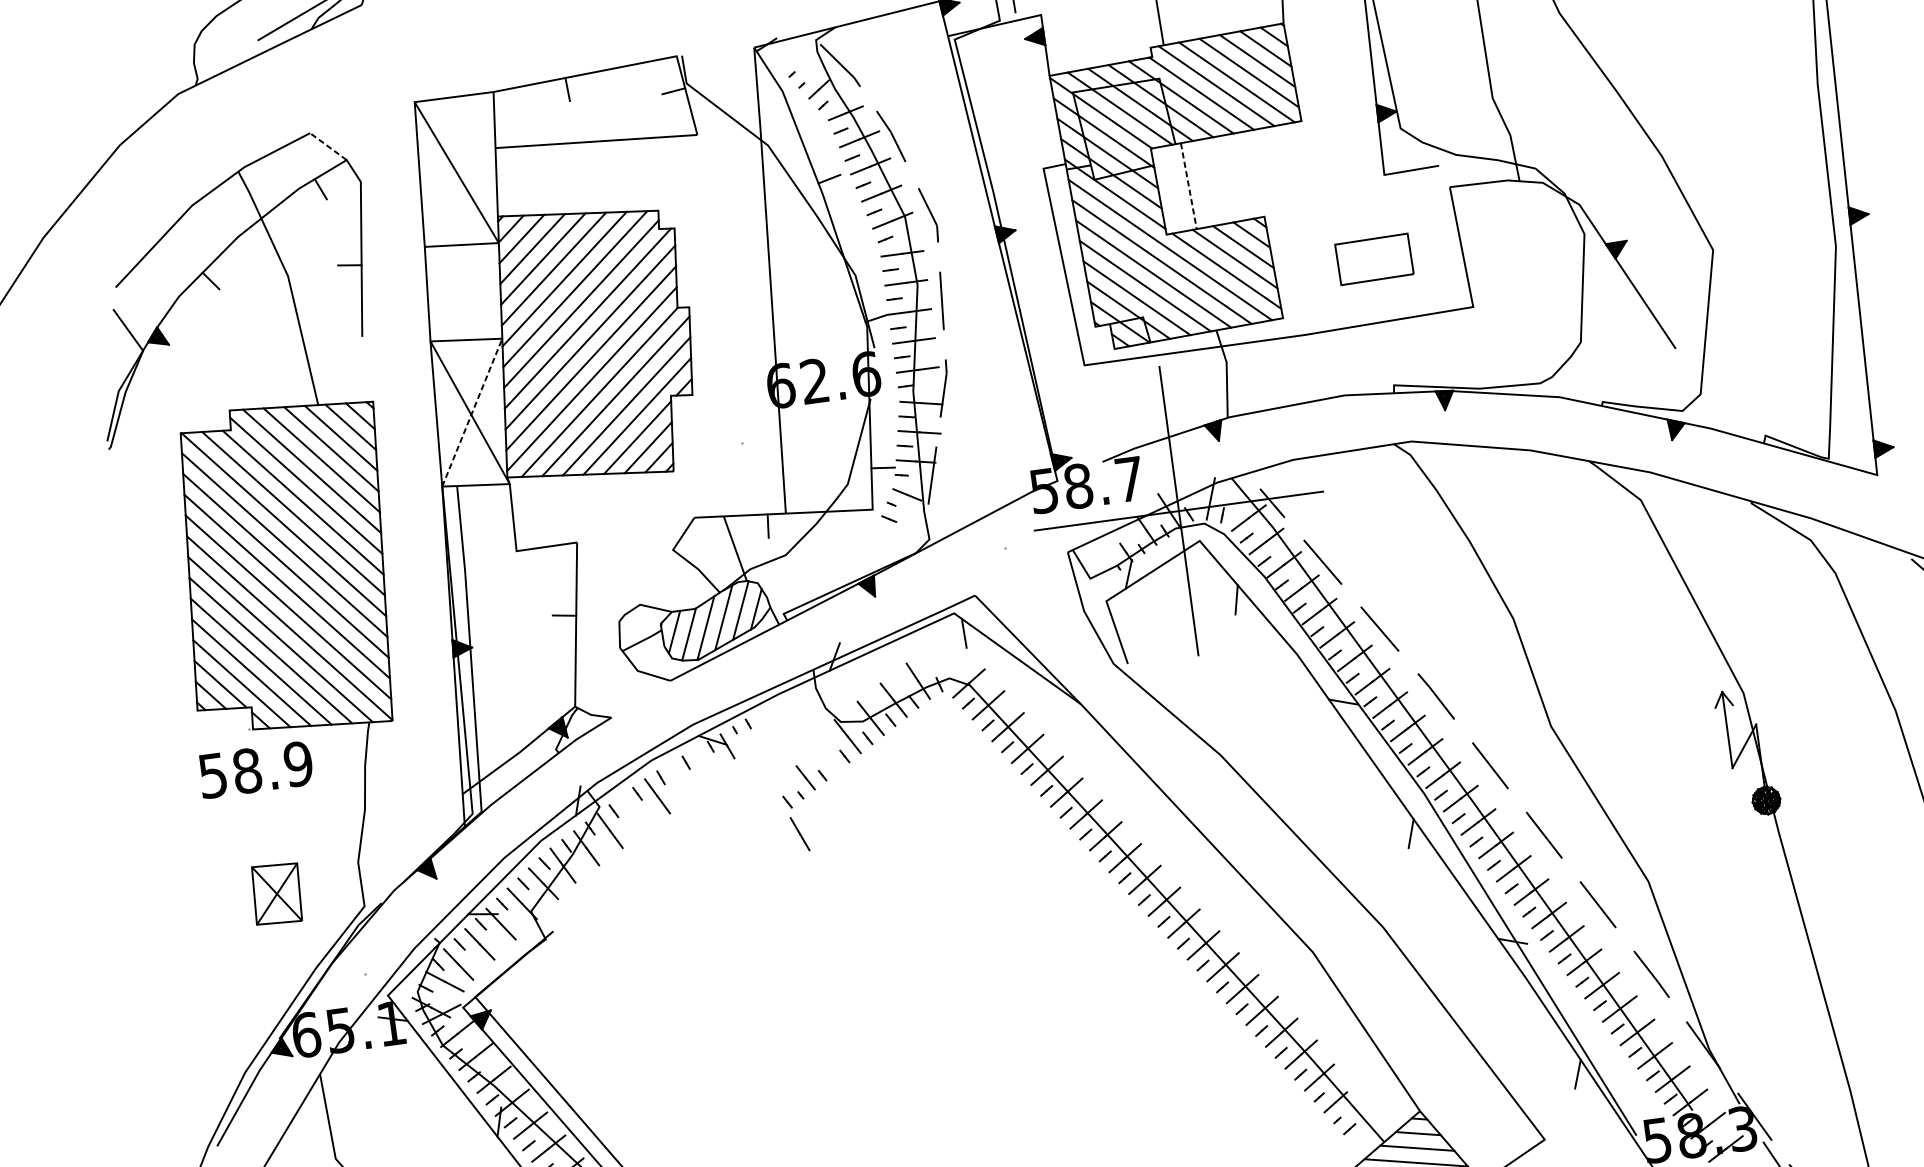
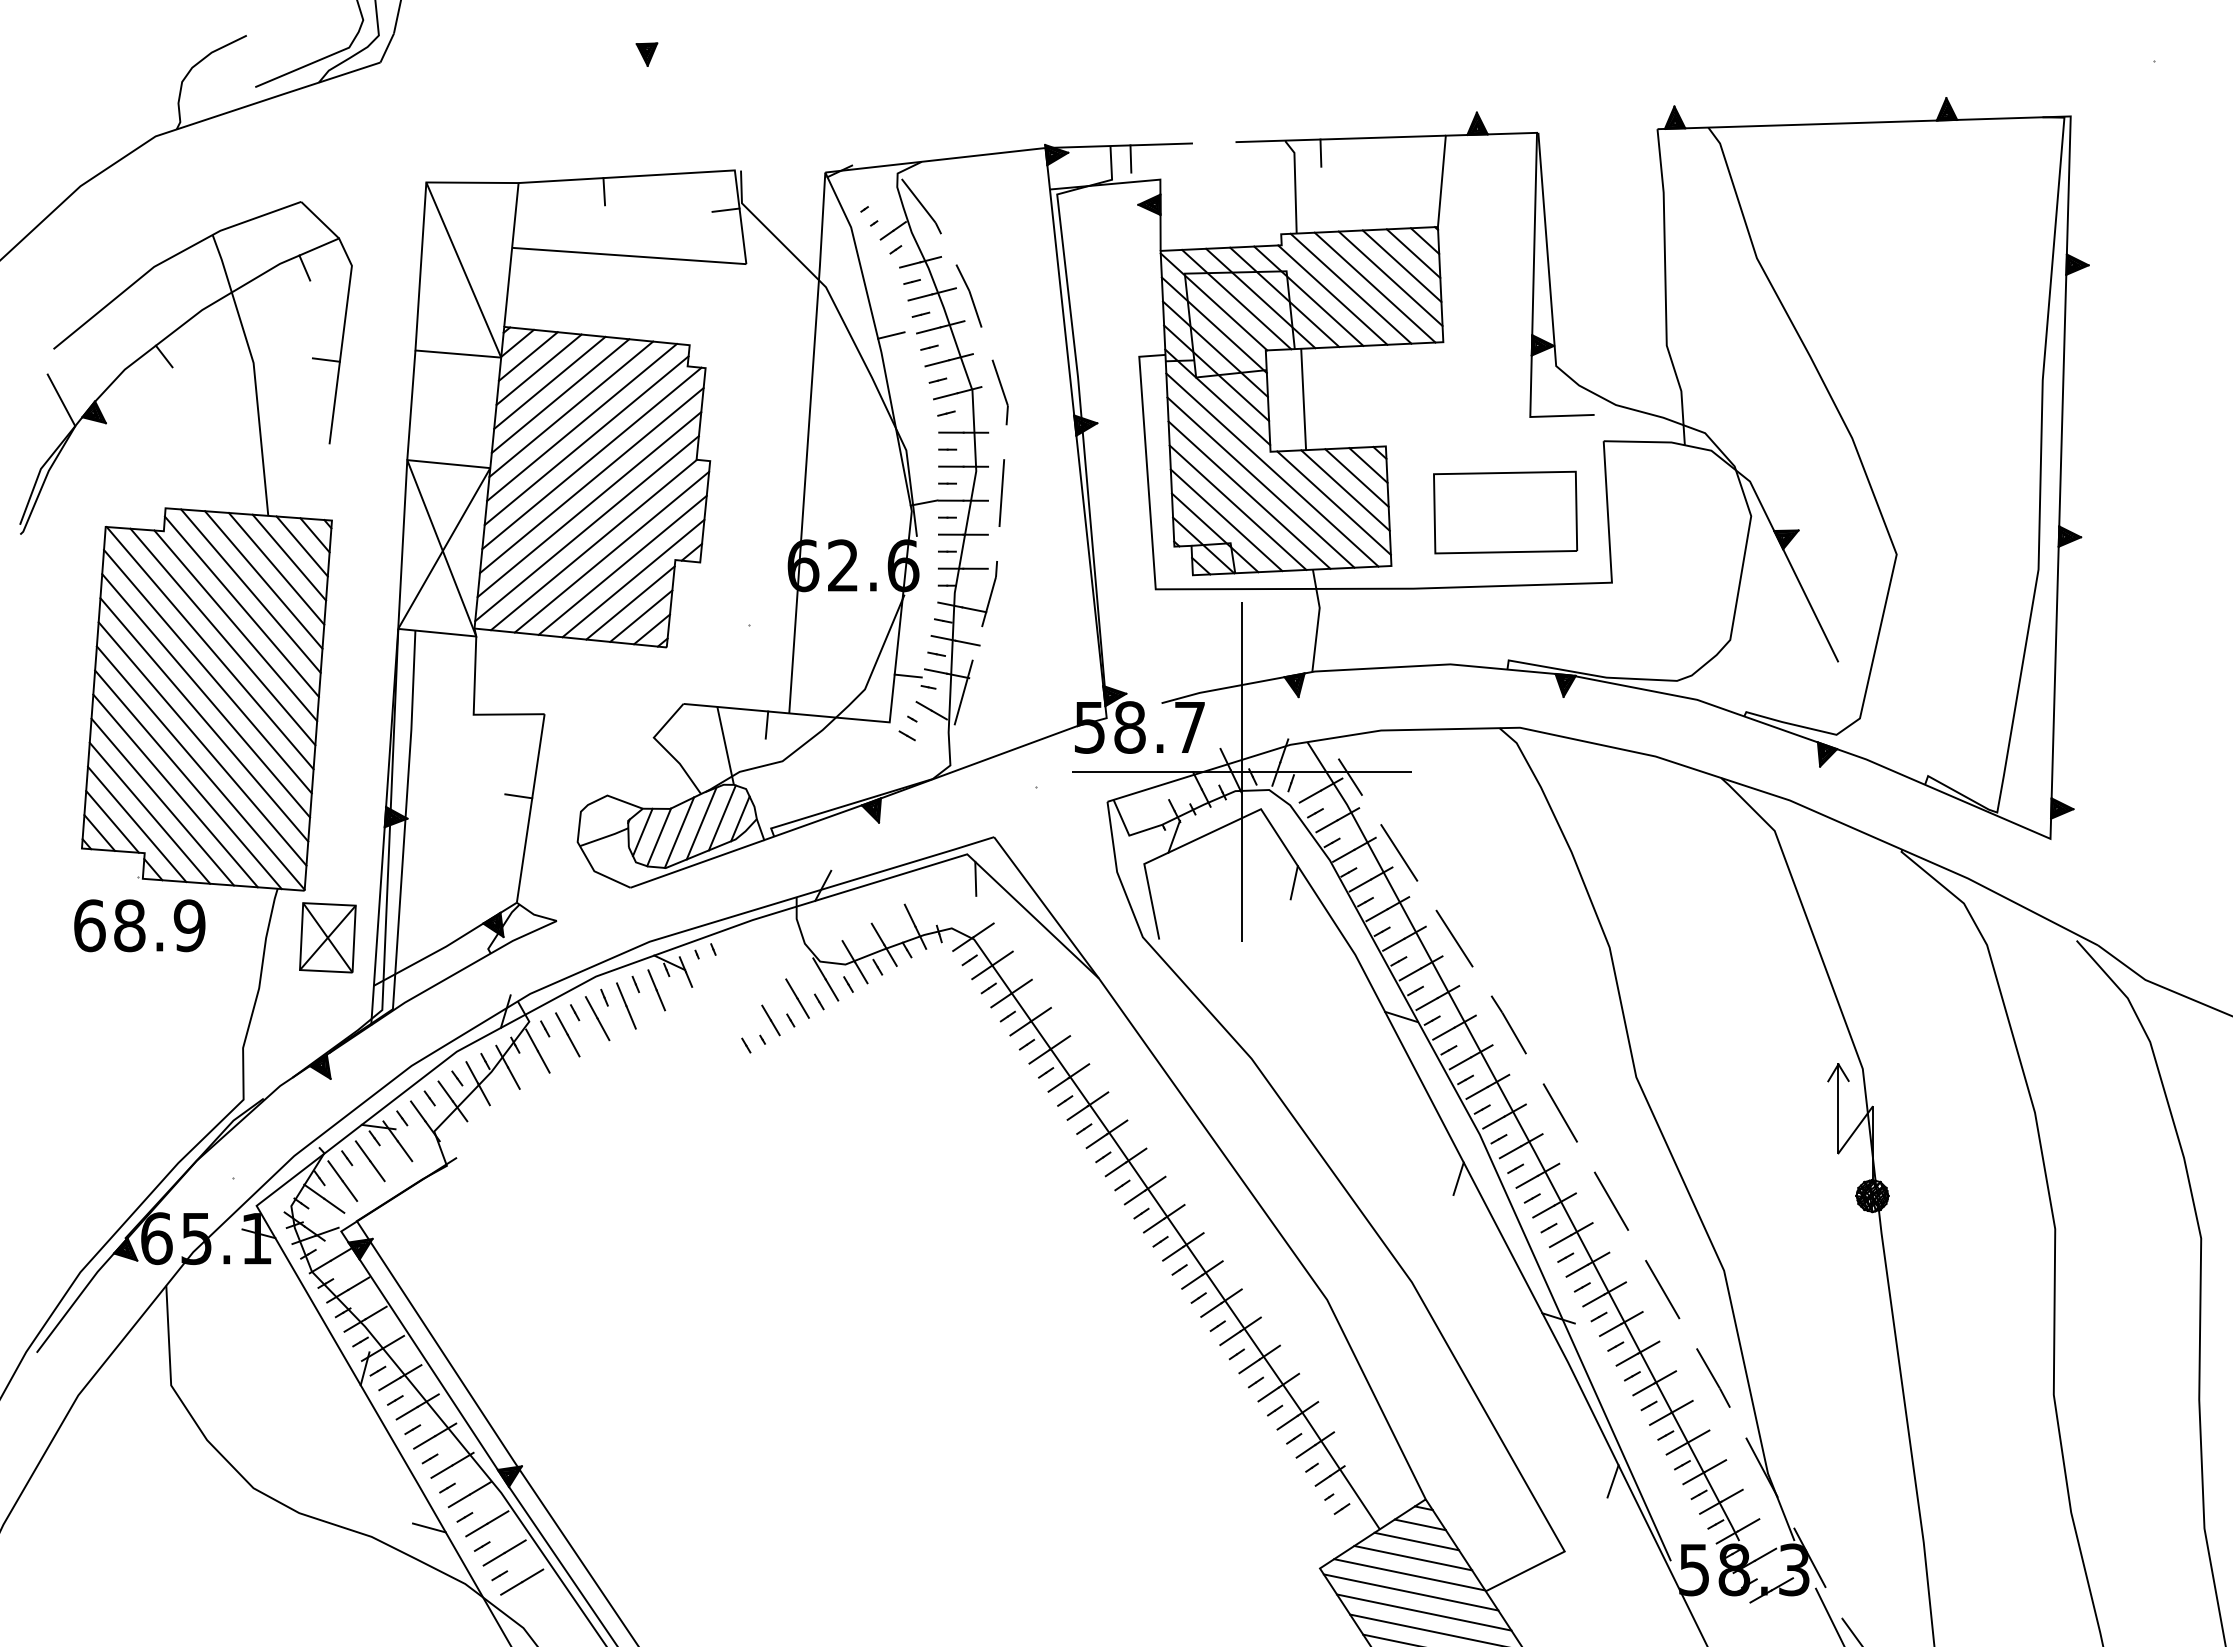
line: (327, 146) -> (319, 219), dashed -> solid
line: (1188, 186) -> (1303, 399), dashed -> solid
part: (1374, 259) -> (1505, 512), size x1.67
line: (472, 412) -> (444, 548), dashed -> solid
line: (825, 756) -> (797, 998), added
text: (212, 775) -> (89, 925), 58.9 -> 68.9
line: (680, 781) -> (626, 1005), added
line: (633, 813) -> (567, 1034), added
line: (799, 834) -> (656, 990), moved
part: (276, 893) -> (327, 937), moved

